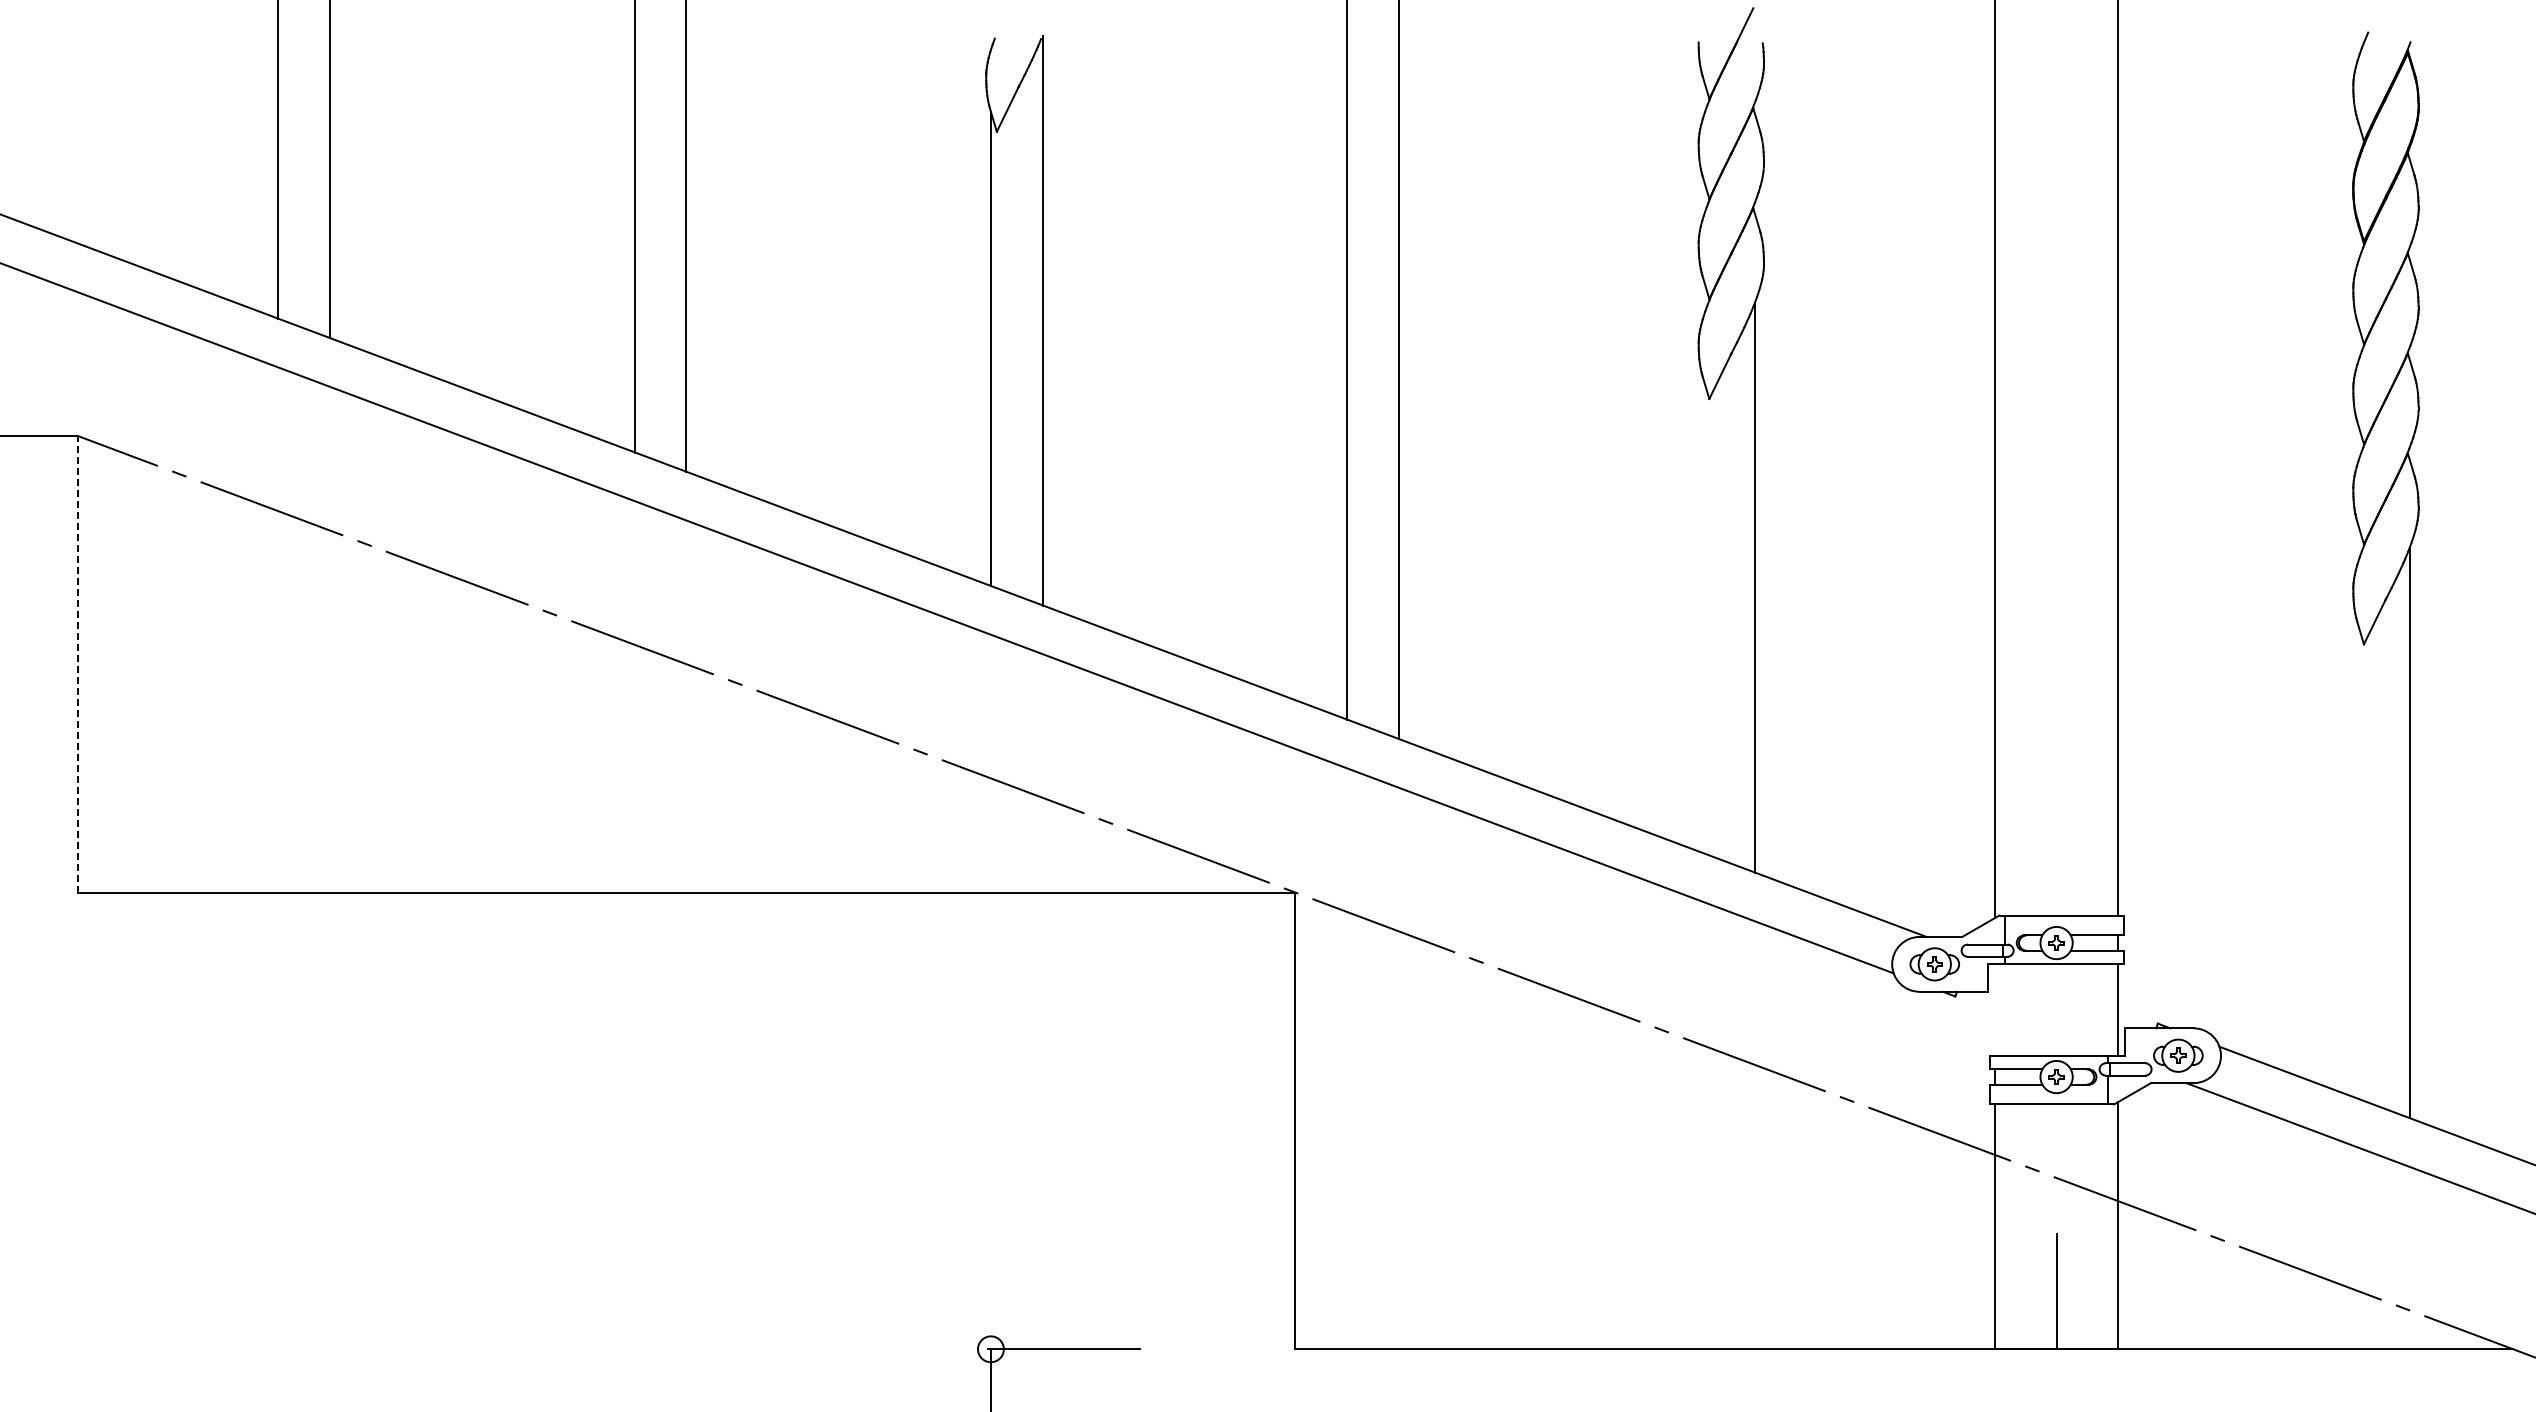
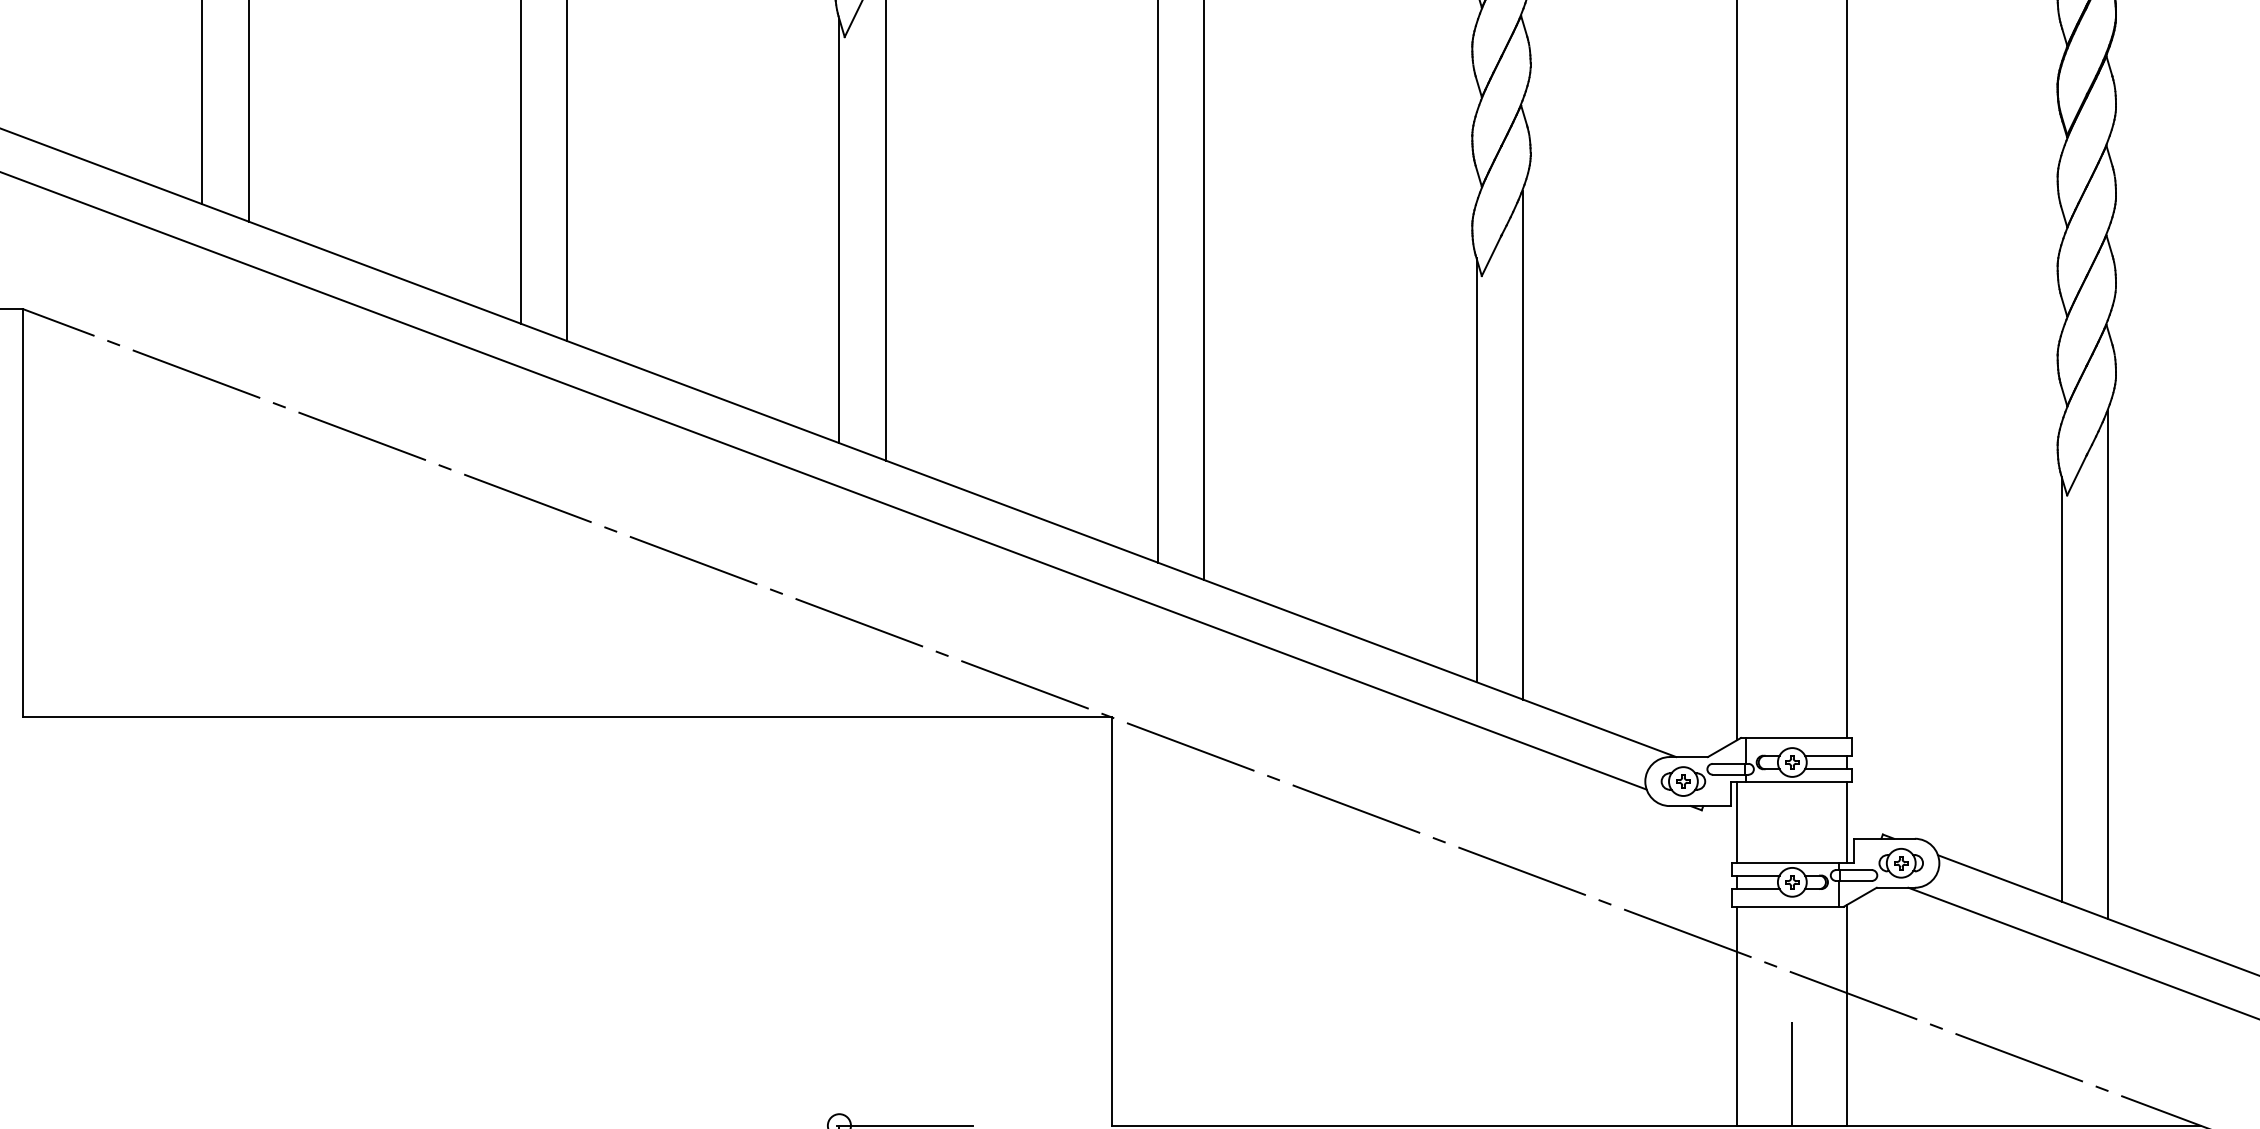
line: (1703, 615) -> (1476, 469), added
line: (77, 663) -> (22, 512), dashed -> solid
line: (2358, 861) -> (2062, 689), added
line: (1994, 1009) -> (1736, 821), added

